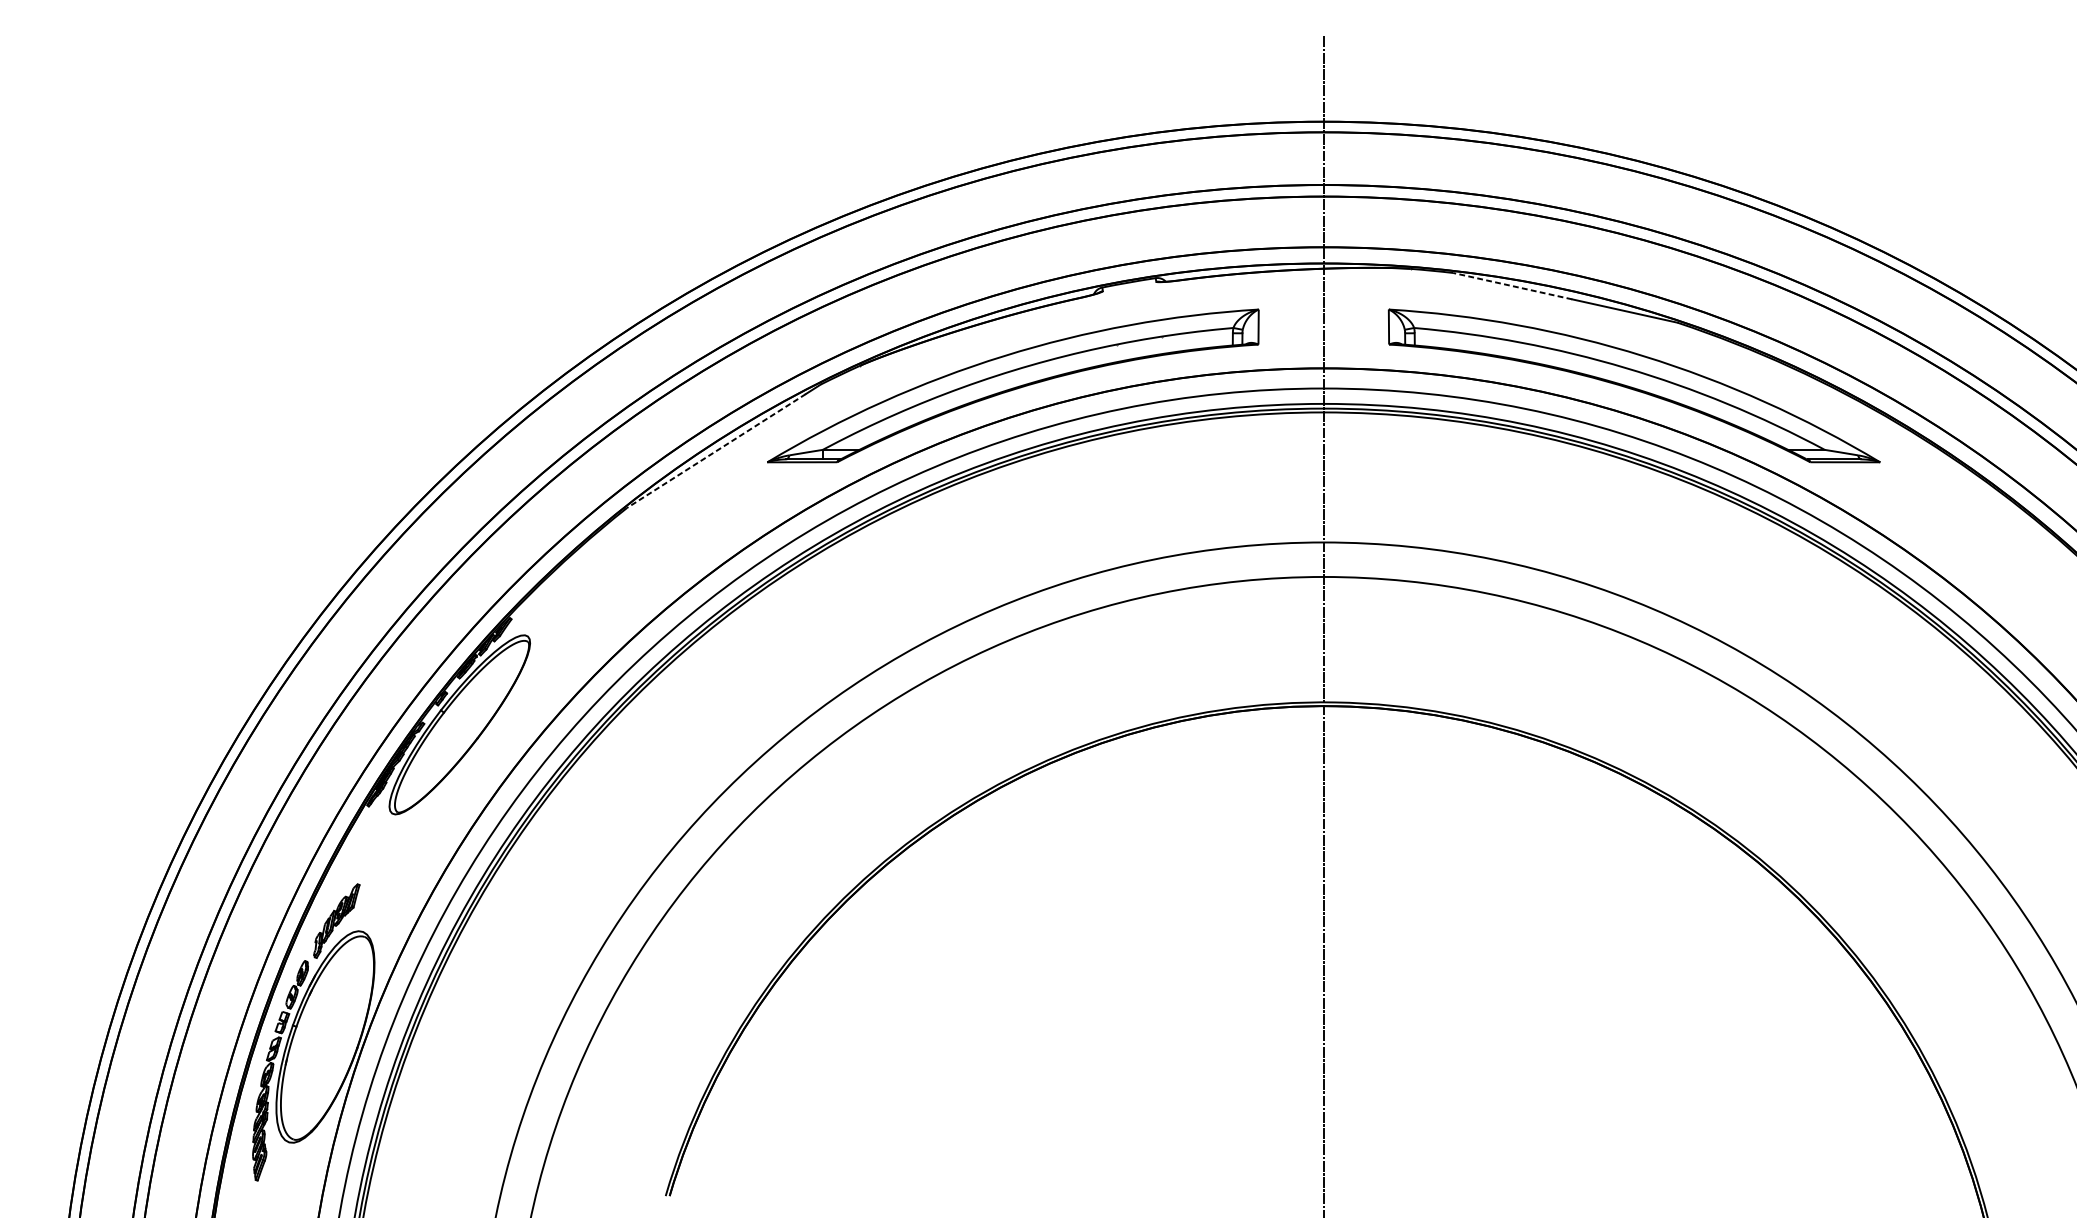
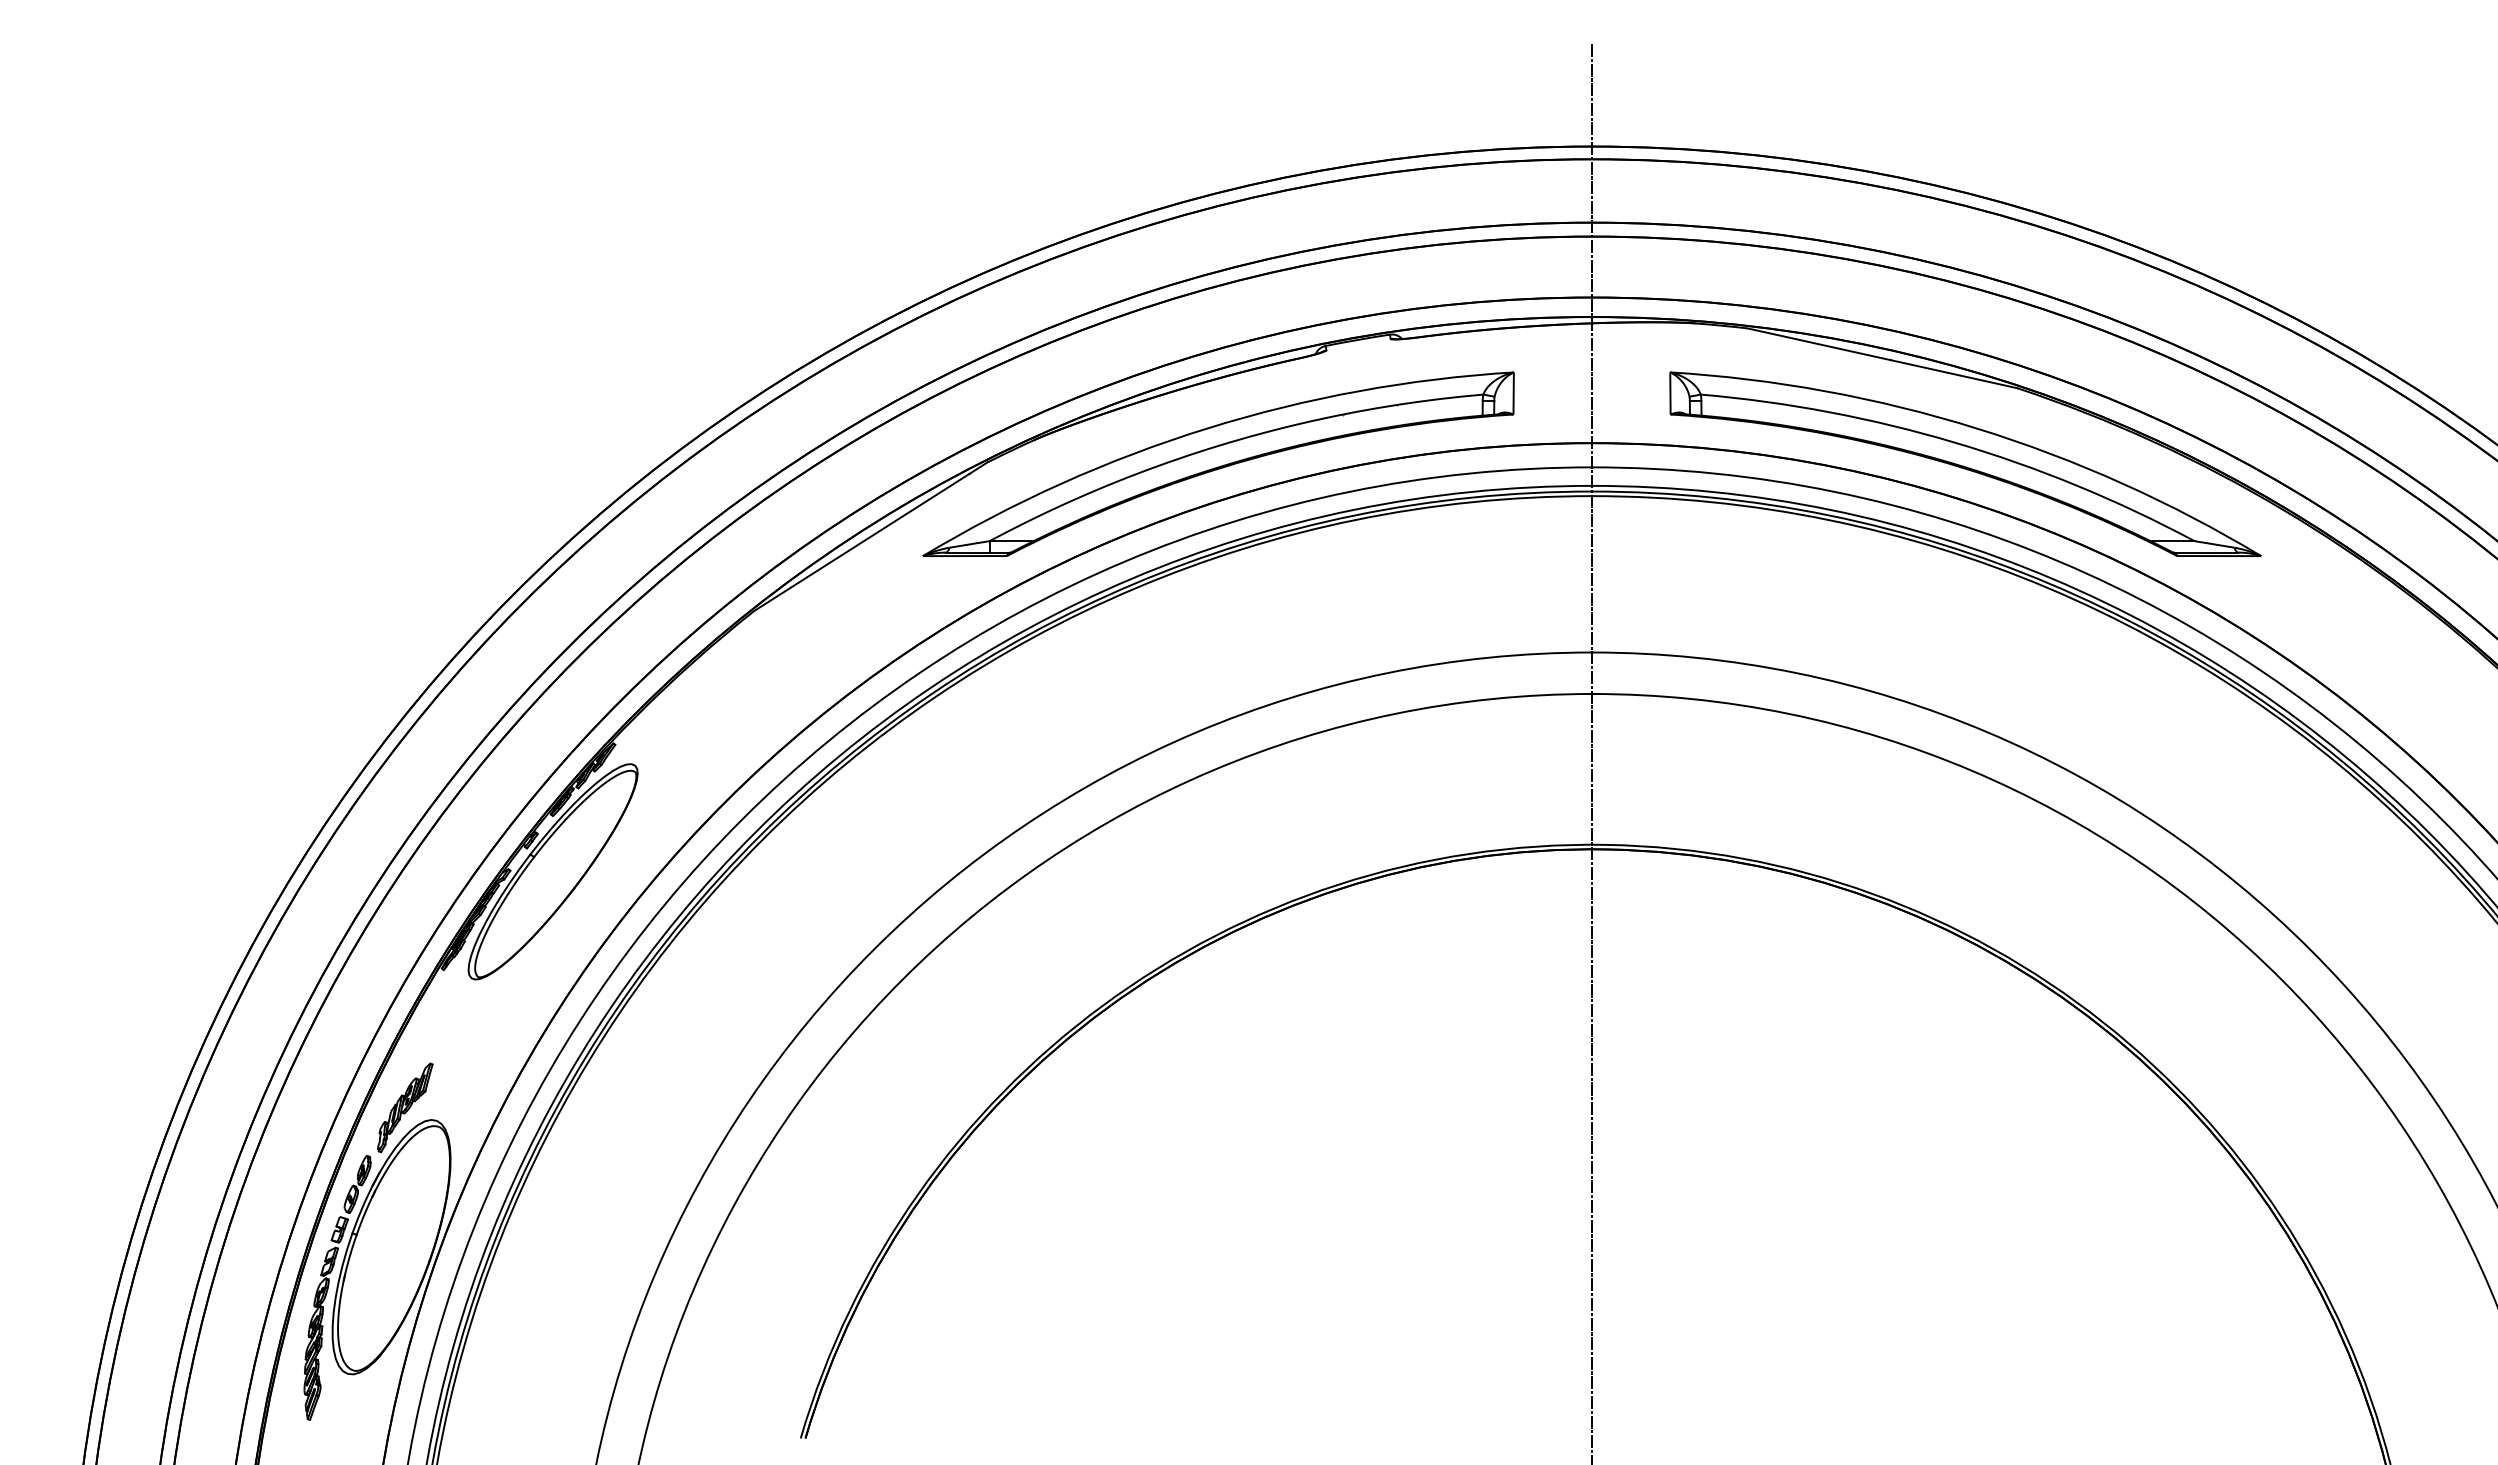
line: (1512, 286) -> (1818, 344), dashed -> solid
line: (716, 450) -> (861, 542), dashed -> solid

